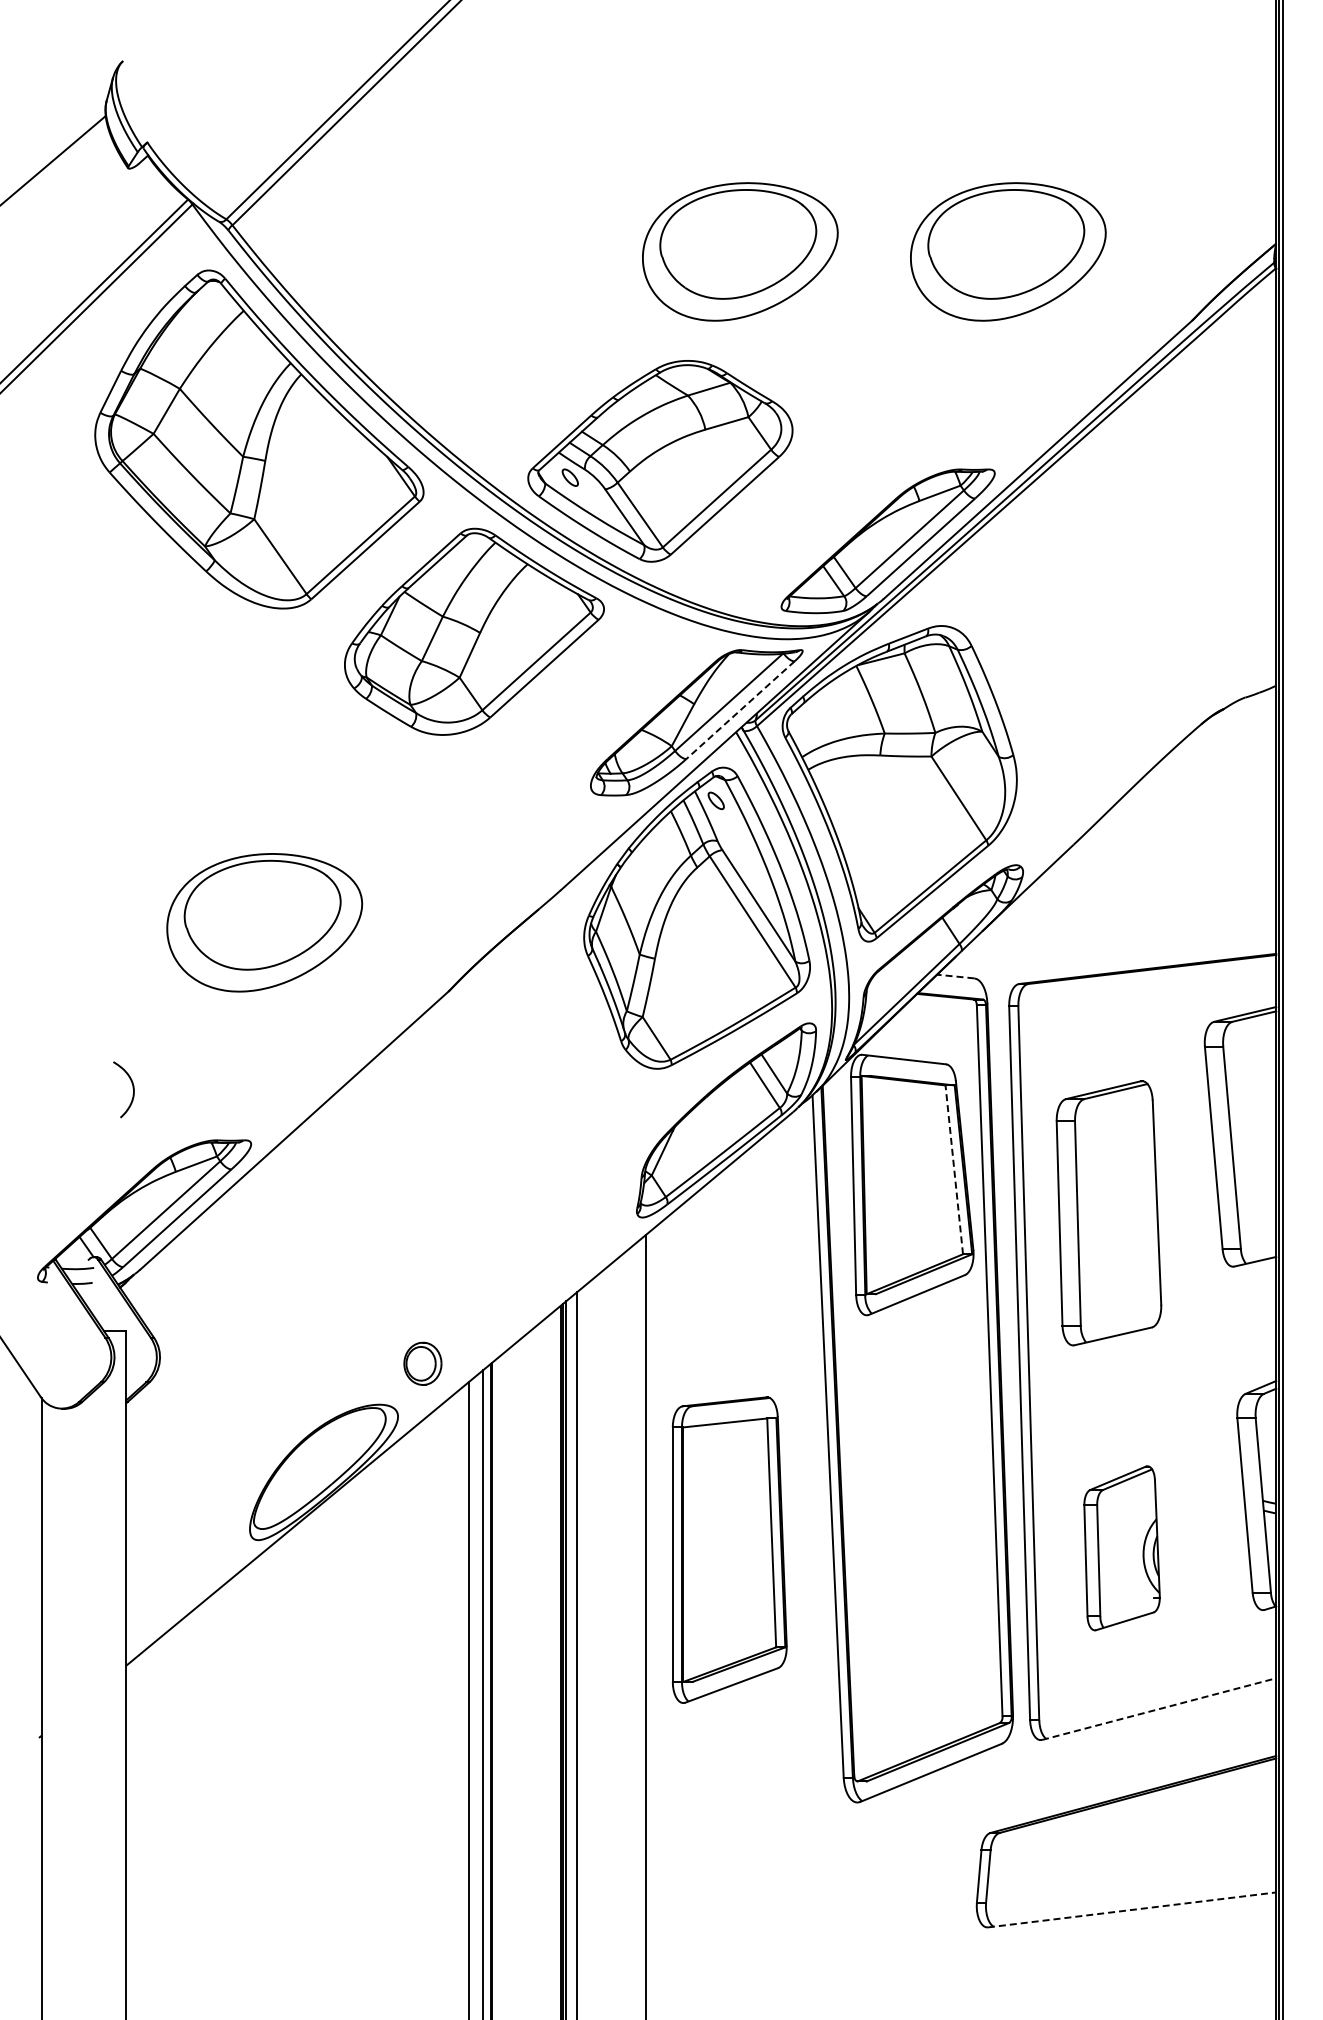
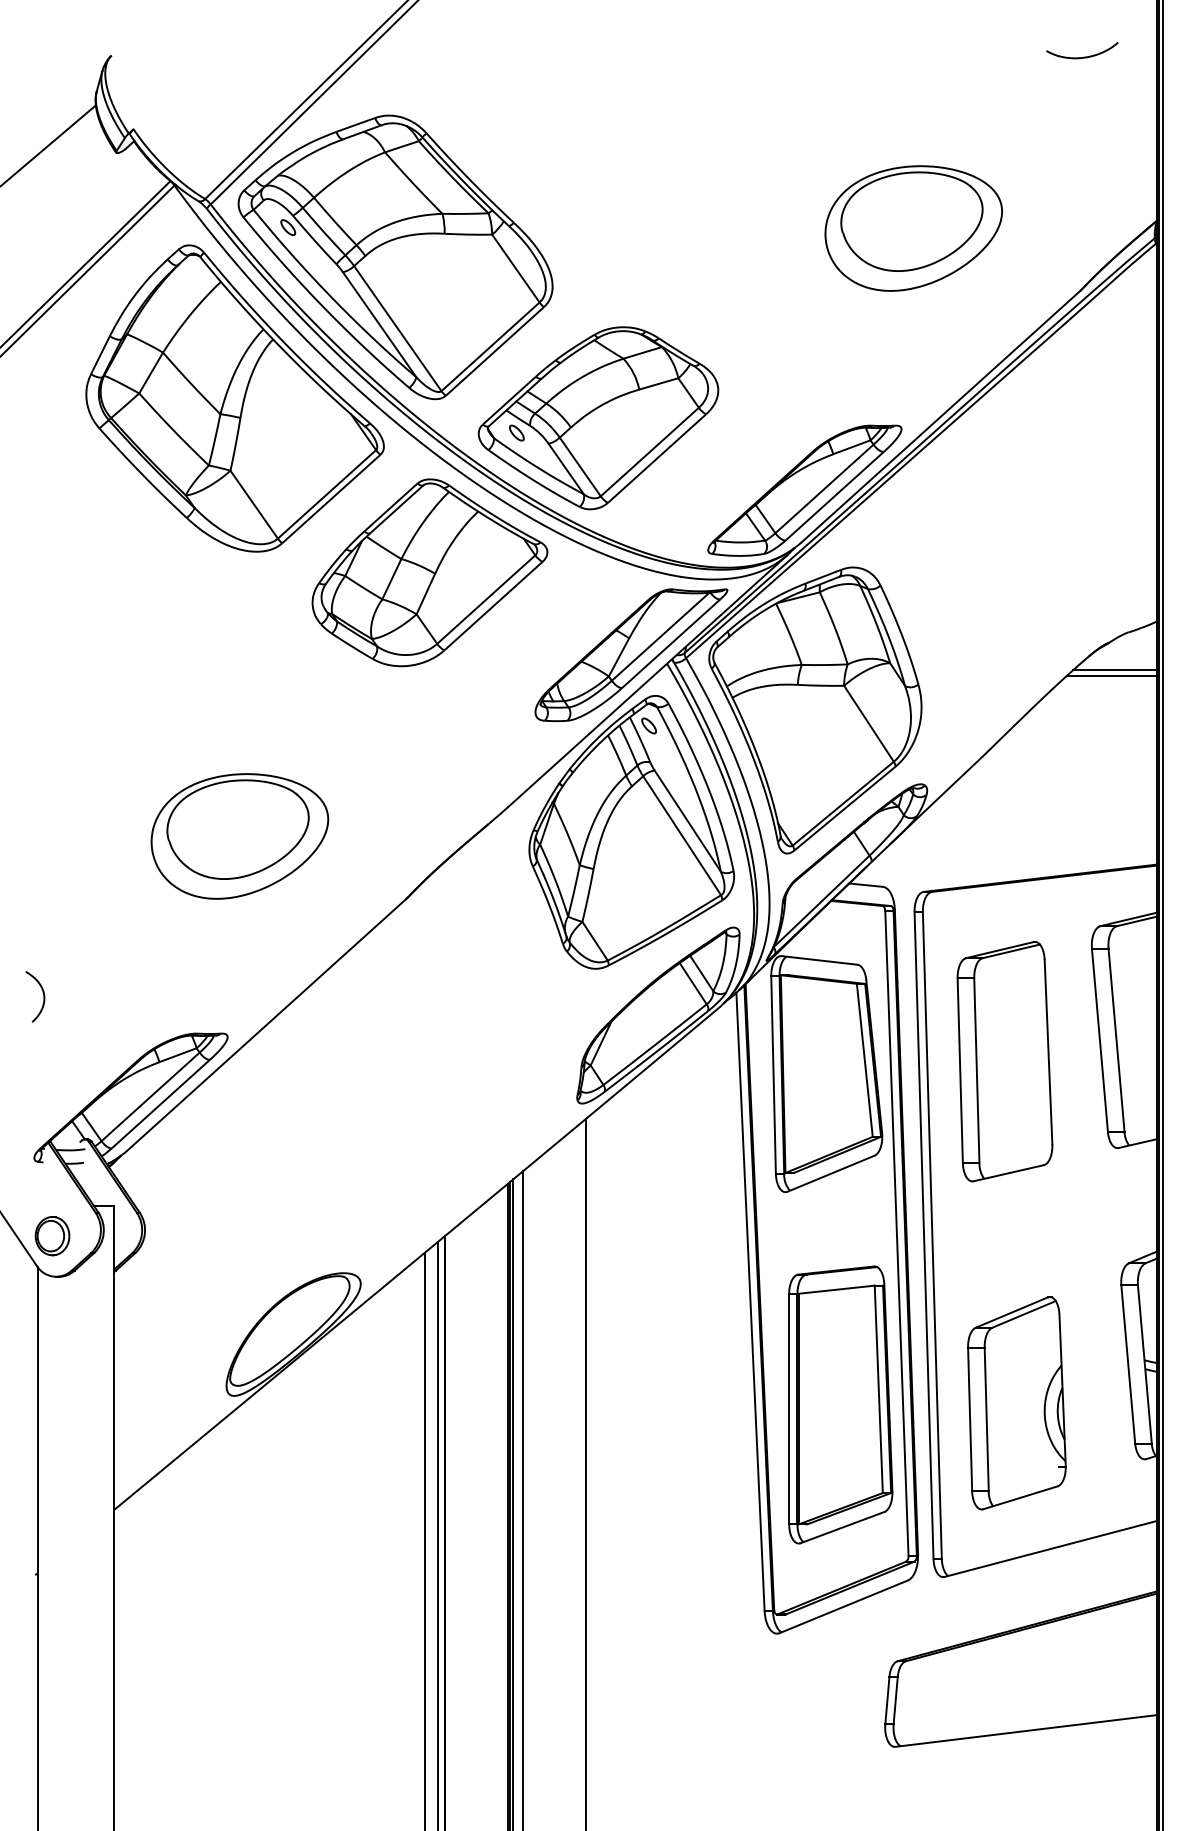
curve: (1194, 62) -> (1082, 56), added
part: (740, 251) -> (671, 228), removed
part: (436, 283) -> (395, 257), added
line: (740, 710) -> (671, 644), dashed -> solid
line: (1230, 739) -> (1115, 670), added
line: (1226, 745) -> (1111, 675), added
line: (955, 976) -> (865, 885), dashed -> solid
curve: (132, 1088) -> (43, 995), moved
line: (954, 1169) -> (865, 1060), dashed -> solid
part: (1108, 1213) -> (1004, 1061), moved
part: (422, 1363) -> (52, 1235), moved
part: (1121, 1548) -> (1016, 1403), size x1.43
part: (729, 1549) -> (840, 1404), moved
line: (1159, 1709) -> (1050, 1549), dashed -> solid
line: (1132, 1909) -> (1026, 1730), dashed -> solid

